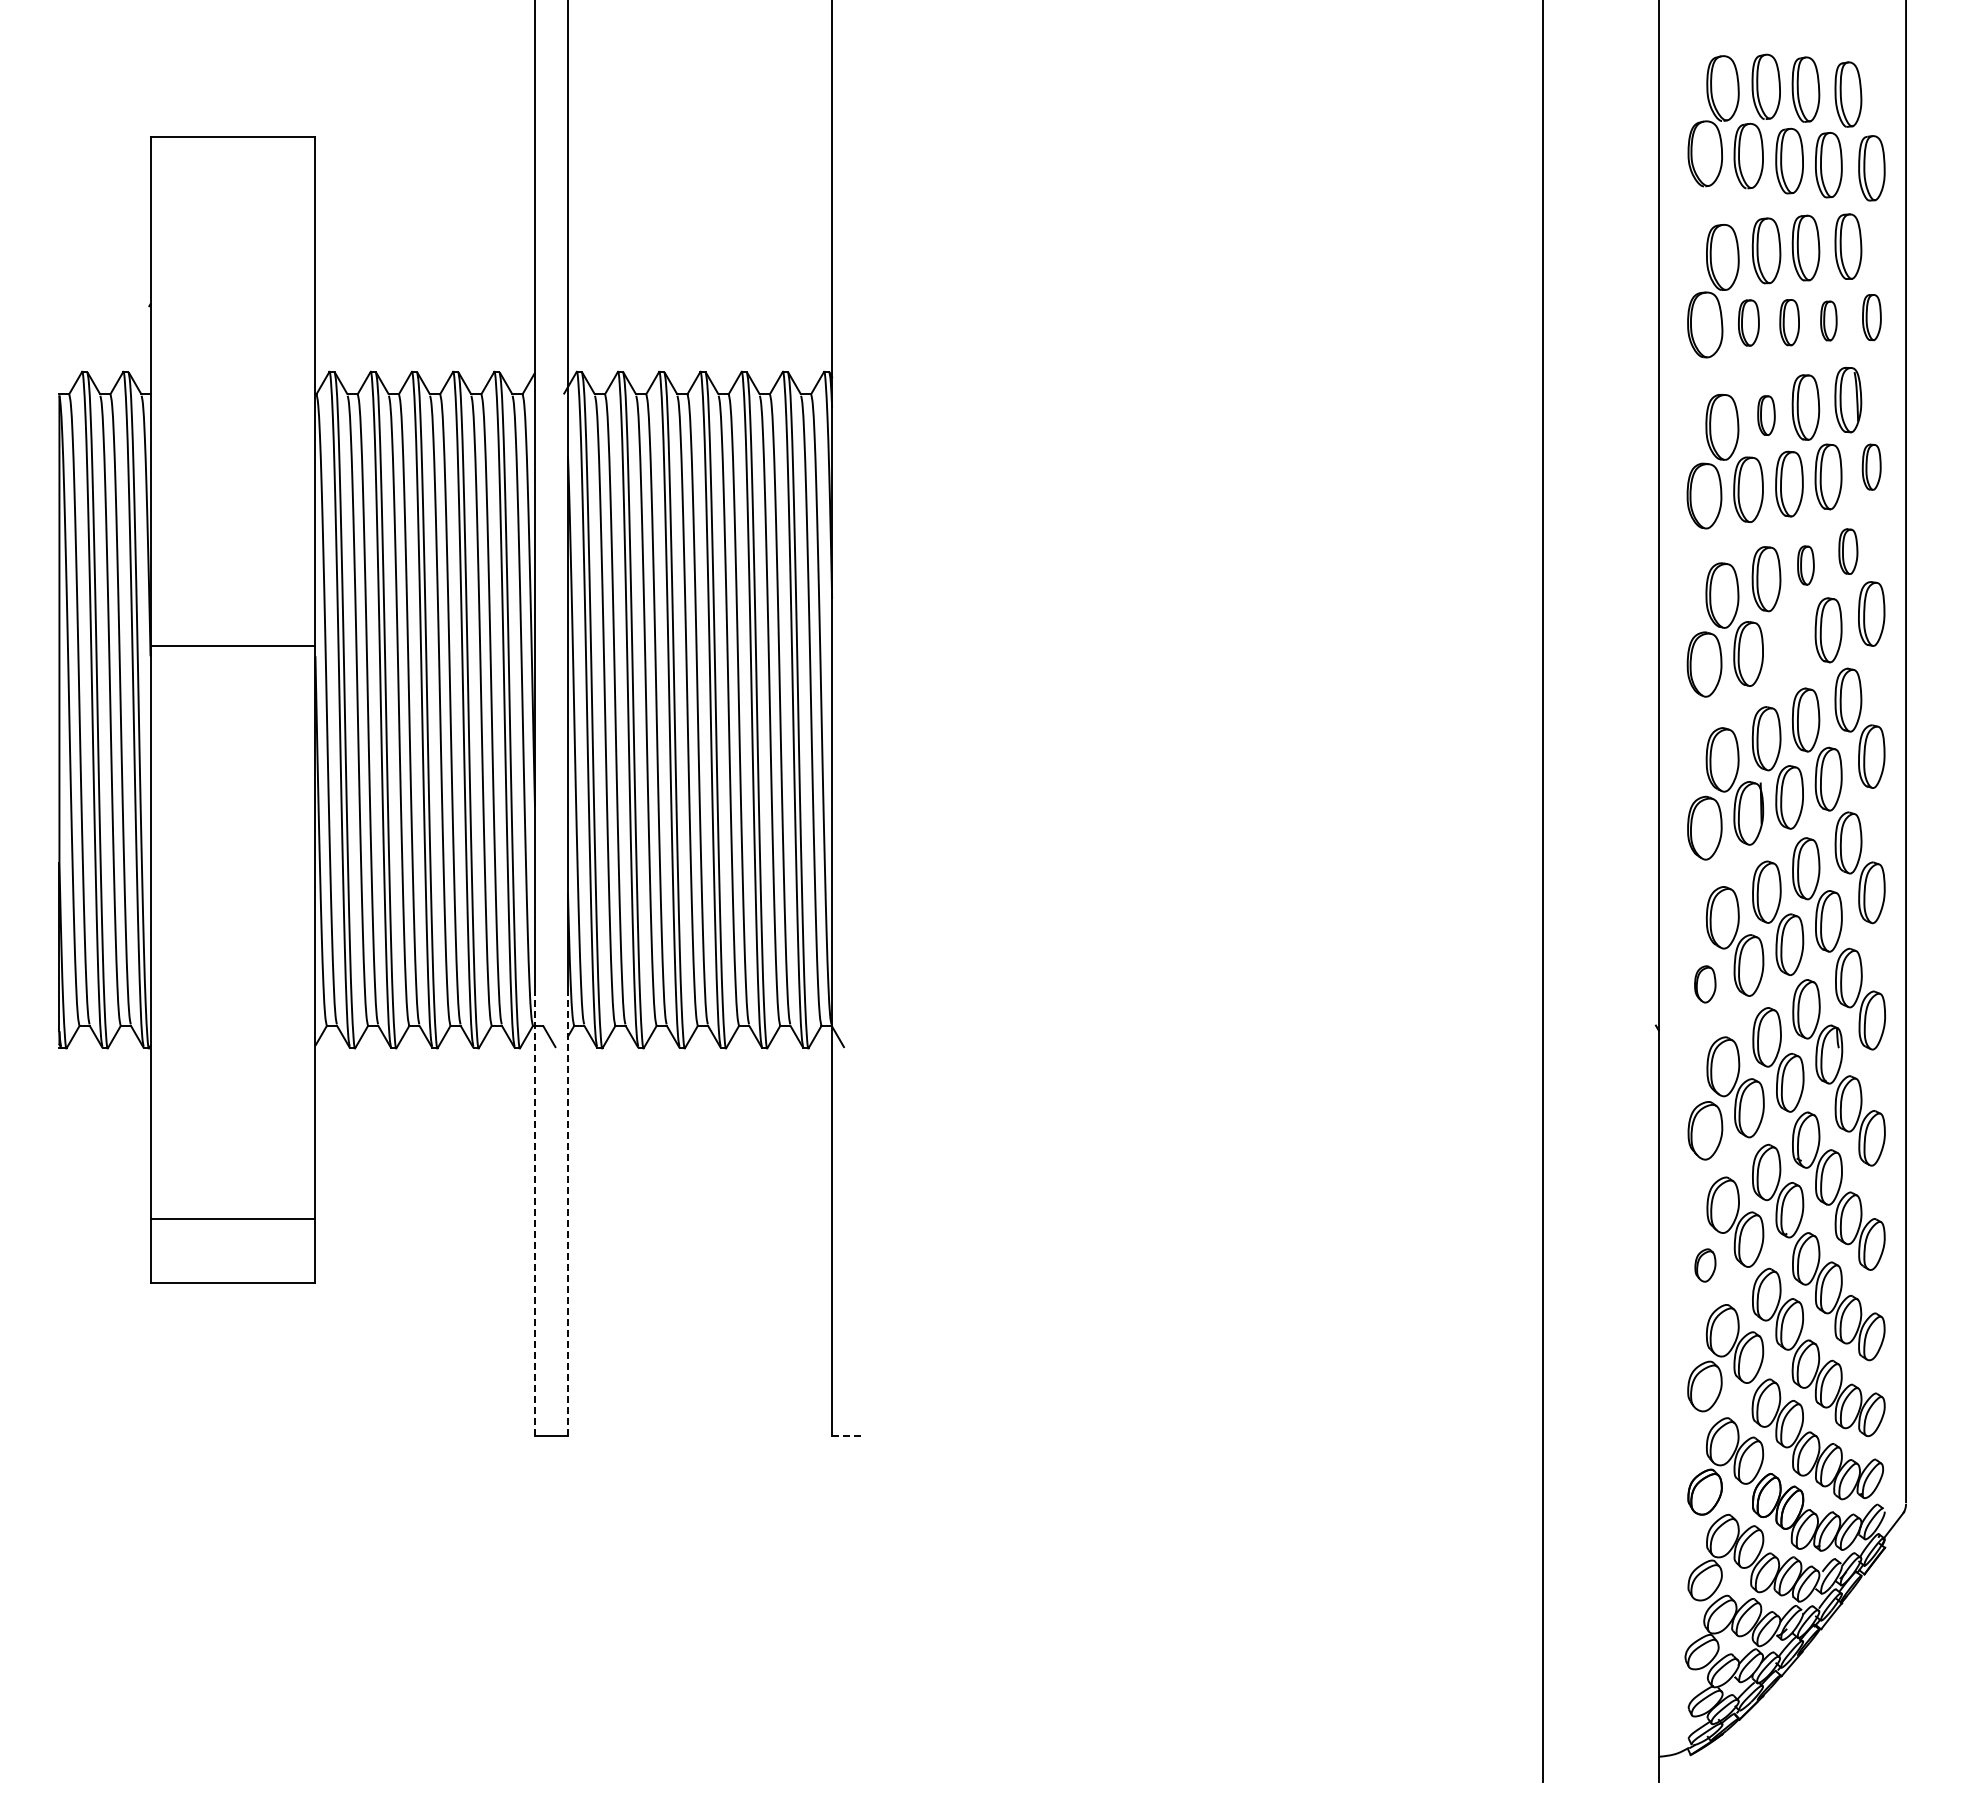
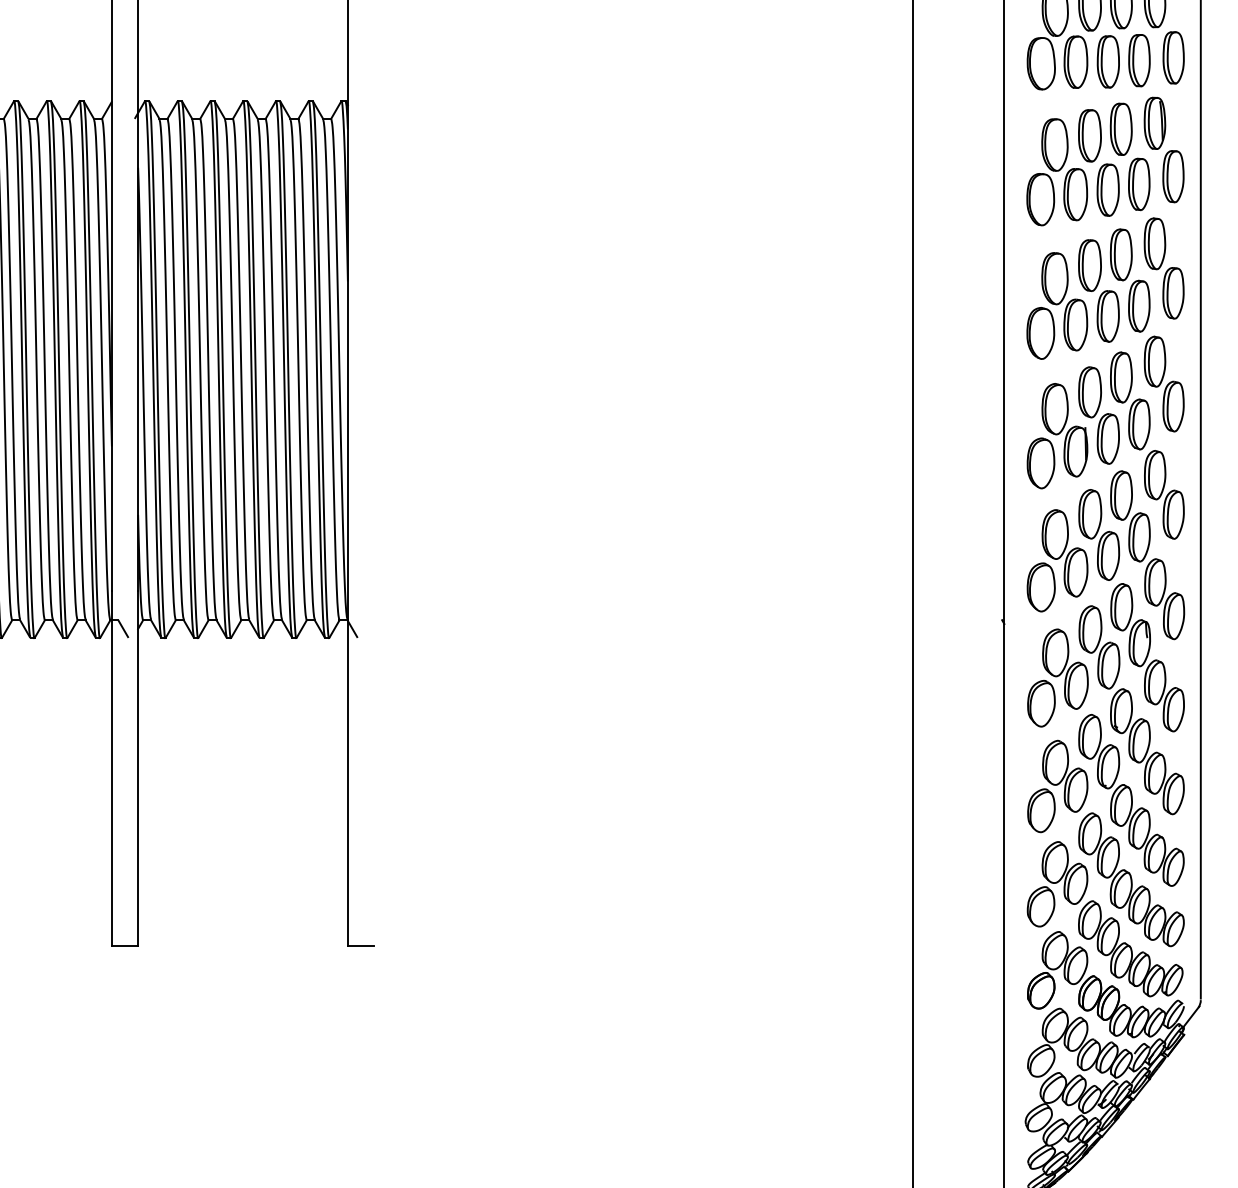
part: (1871, 317) -> (1173, 57), size x1.43
part: (1828, 320) -> (1139, 60), size x1.67
part: (1748, 322) -> (1075, 61), size x1.43
part: (1789, 322) -> (1108, 61), size x1.43
part: (1766, 415) -> (1089, 135), size x1.67
part: (1871, 467) -> (1173, 176), size x1.43
part: (1848, 551) -> (1155, 243), size x1.43
part: (1805, 565) -> (1120, 254), size x1.67
part: (1789, 643) -> (1108, 316), added
part: (1705, 984) -> (1041, 587), size x1.67
line: (535, 1211) -> (112, 767), dashed -> solid
line: (567, 1211) -> (137, 767), dashed -> solid
part: (1705, 1265) -> (1041, 810), size x1.67
line: (849, 1435) -> (361, 945), dashed -> solid

